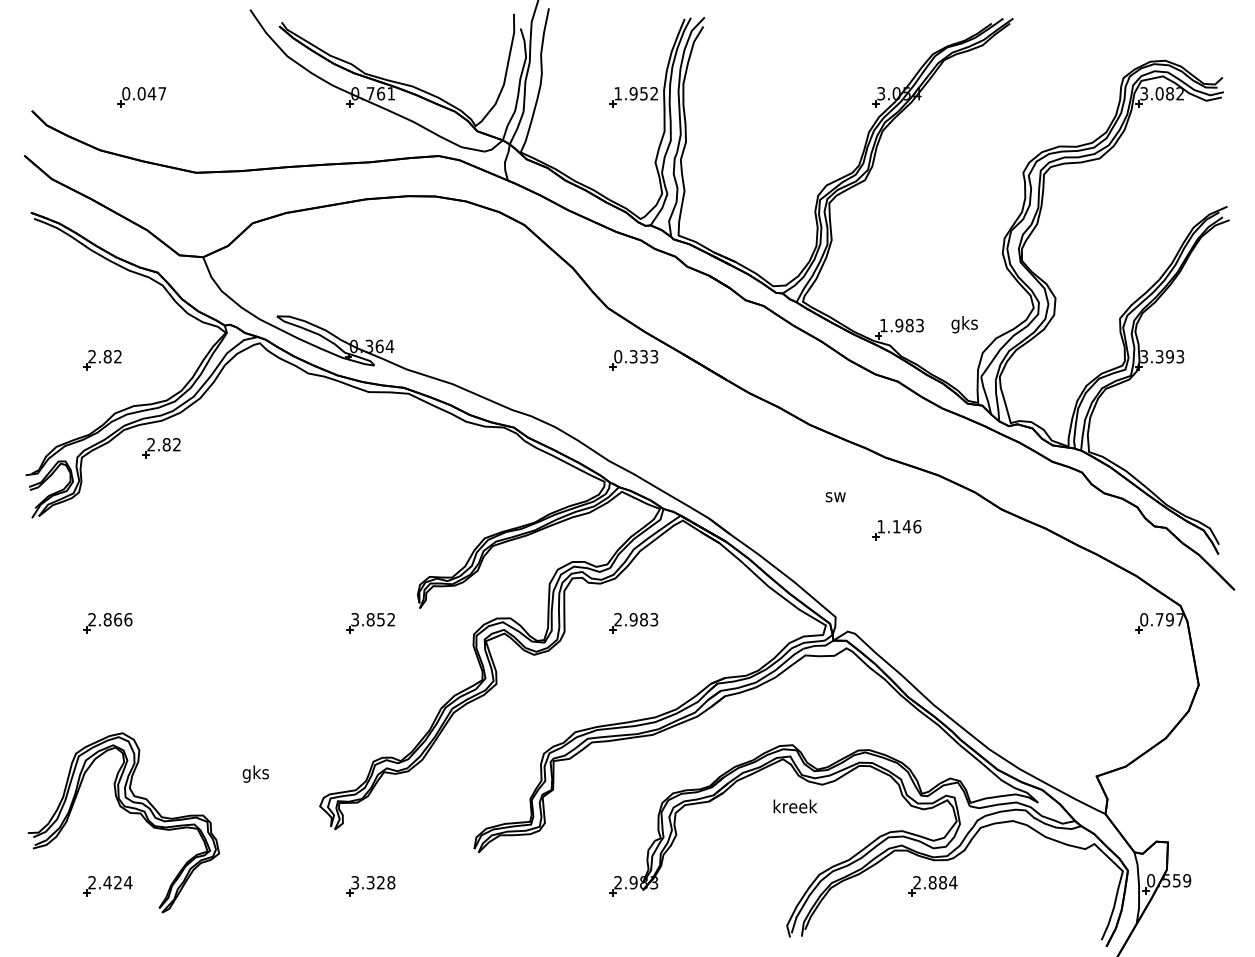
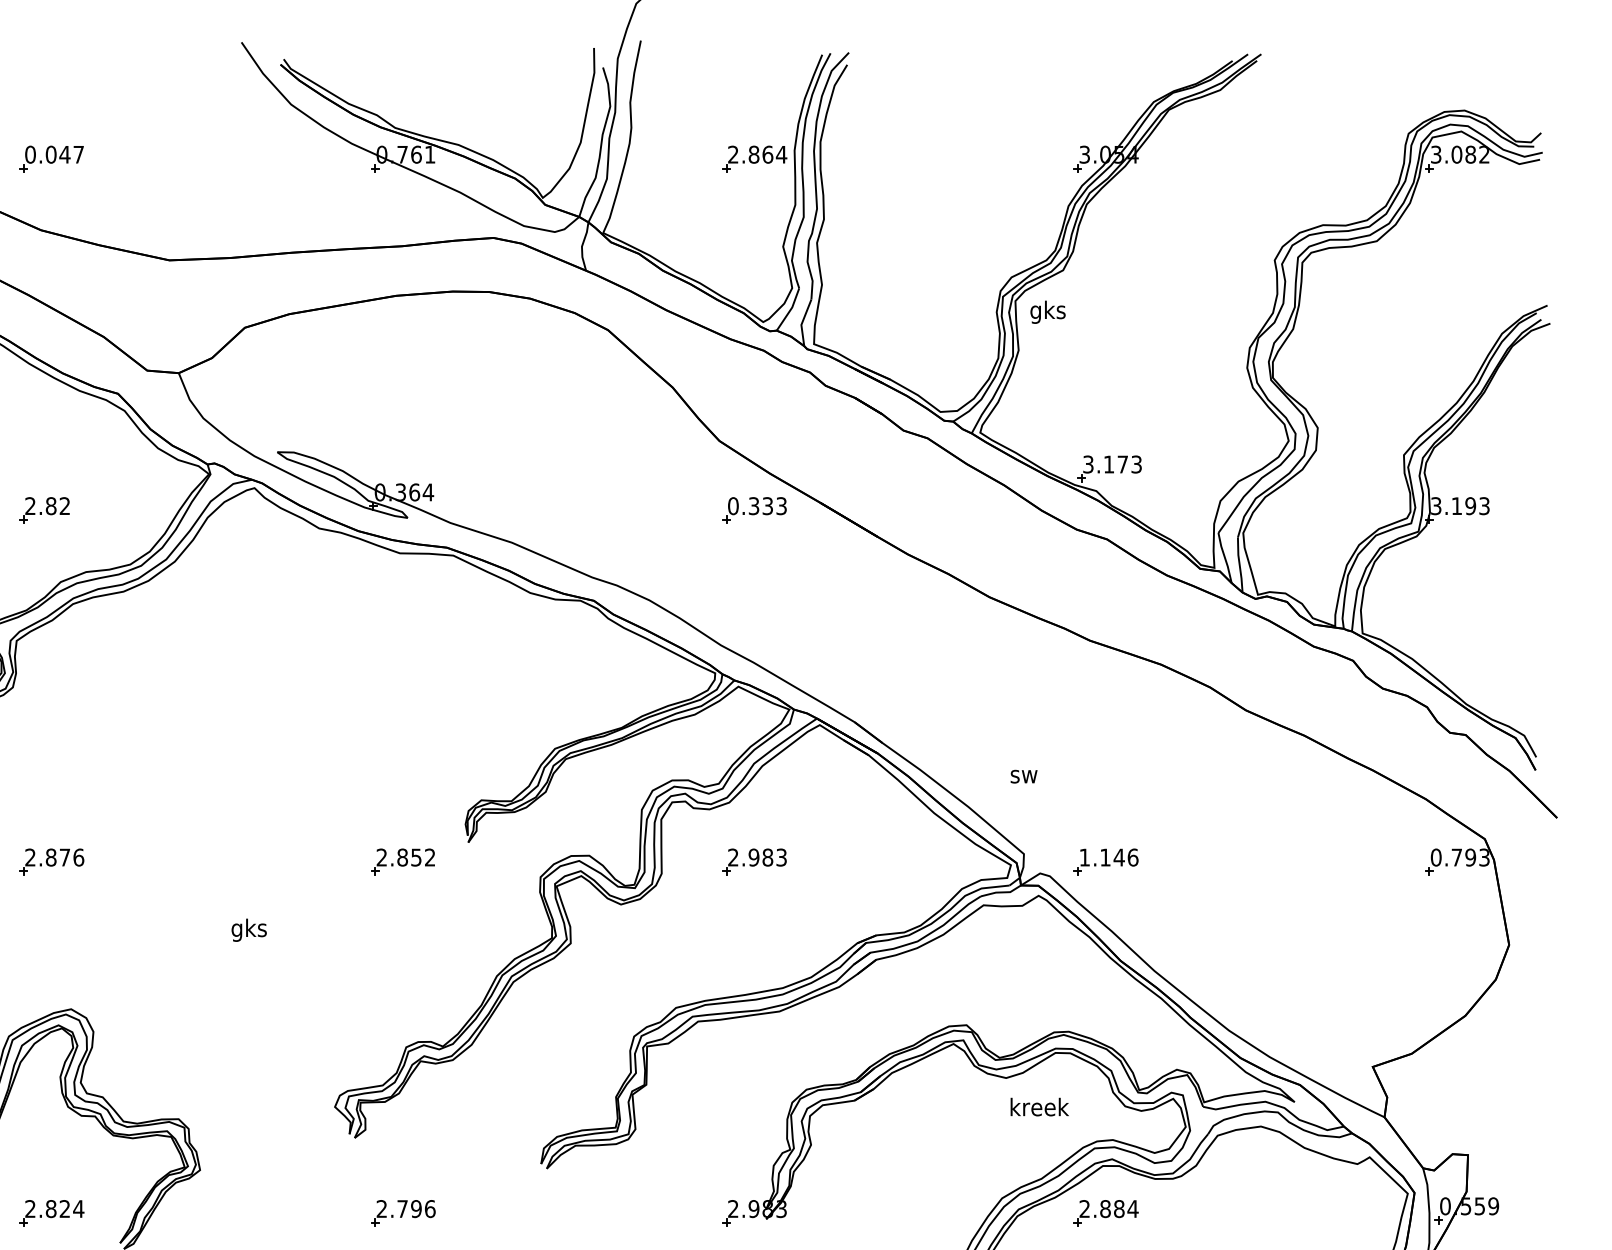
text: (636, 93) -> (757, 154), 1.952 -> 2.864
part: (141, 97) -> (50, 159), moved
text: (964, 324) -> (1047, 312), moved
text: (896, 325) -> (1105, 464), 1.983 -> 3.173
text: (1159, 356) -> (1456, 505), 3.393 -> 3.193
part: (161, 448) -> (123, 628), removed
text: (835, 497) -> (1023, 777), moved
part: (896, 530) -> (1105, 862), moved
text: (118, 619) -> (65, 857), 2.866 -> 2.876
text: (355, 619) -> (382, 857), 3.852 -> 2.852
text: (1180, 619) -> (1484, 857), 0.797 -> 0.793
text: (255, 773) -> (248, 929), moved
text: (794, 806) -> (1038, 1107), moved
text: (107, 882) -> (50, 1208), 2.424 -> 2.824
text: (373, 882) -> (406, 1208), 3.328 -> 2.796
part: (932, 886) -> (1105, 1214), moved

